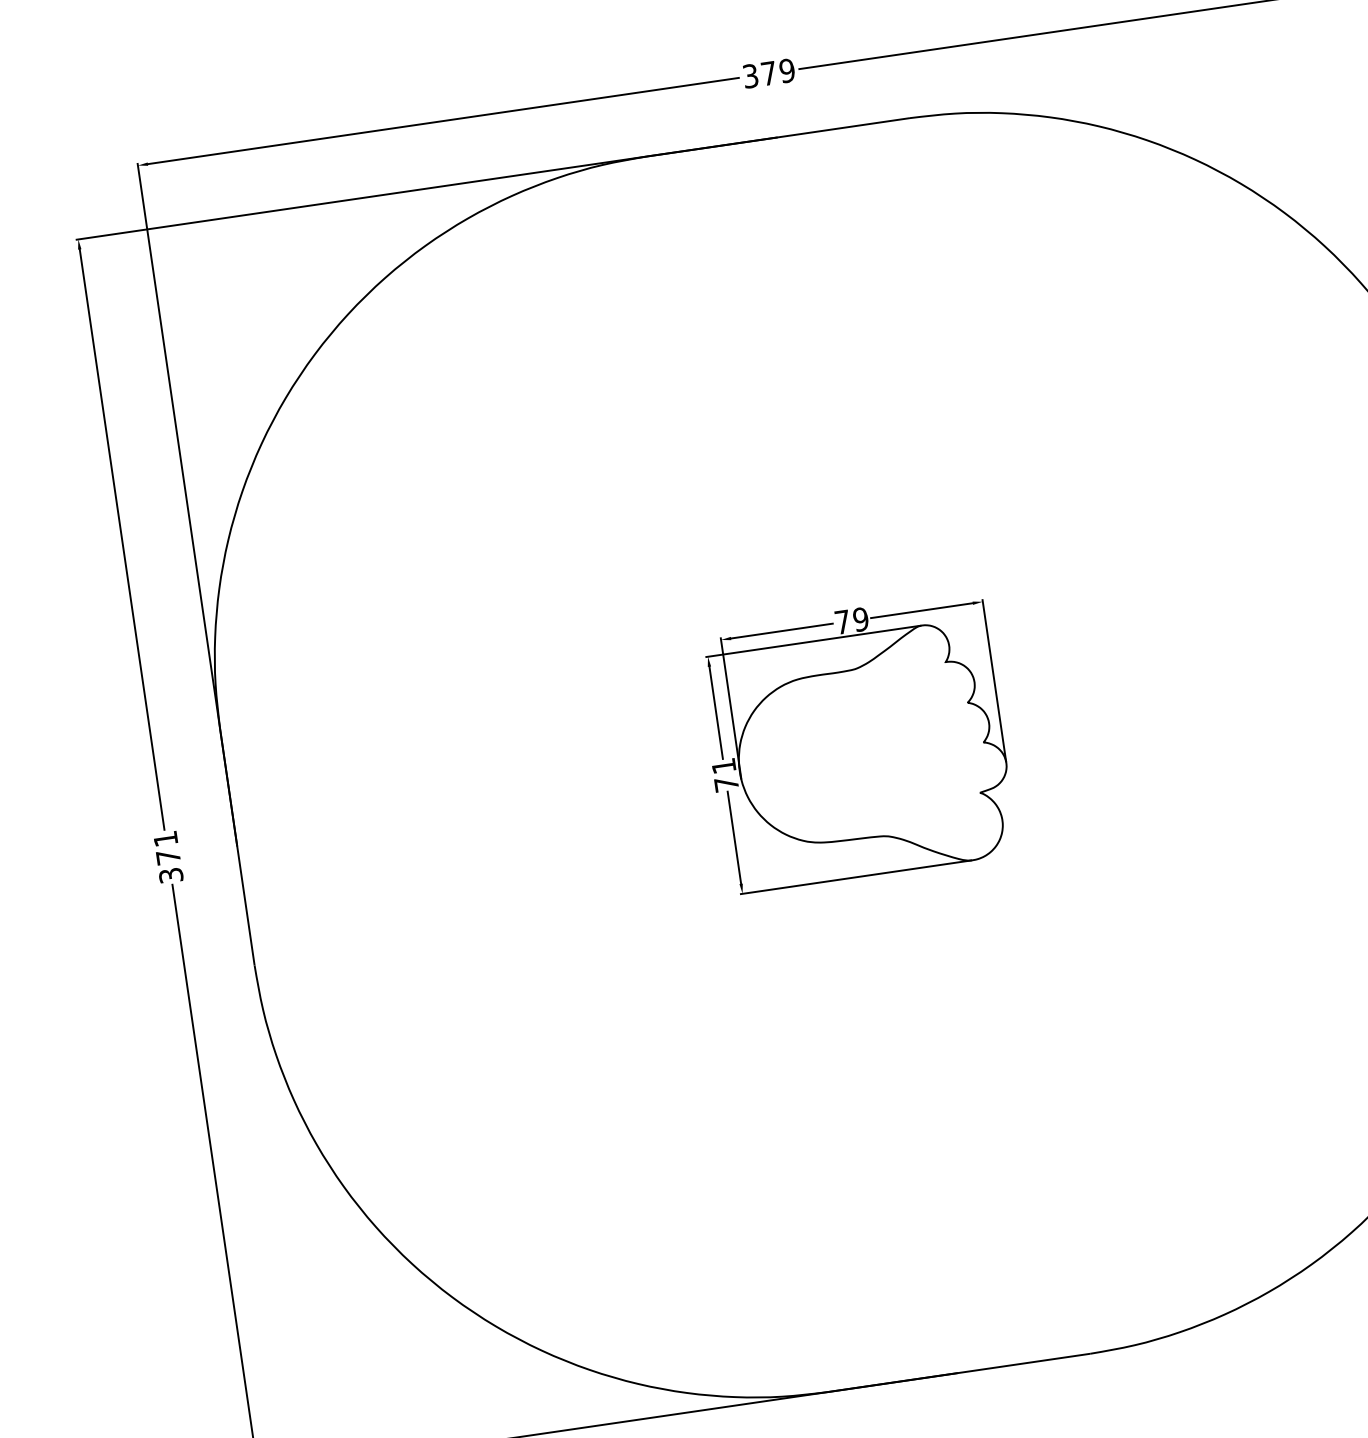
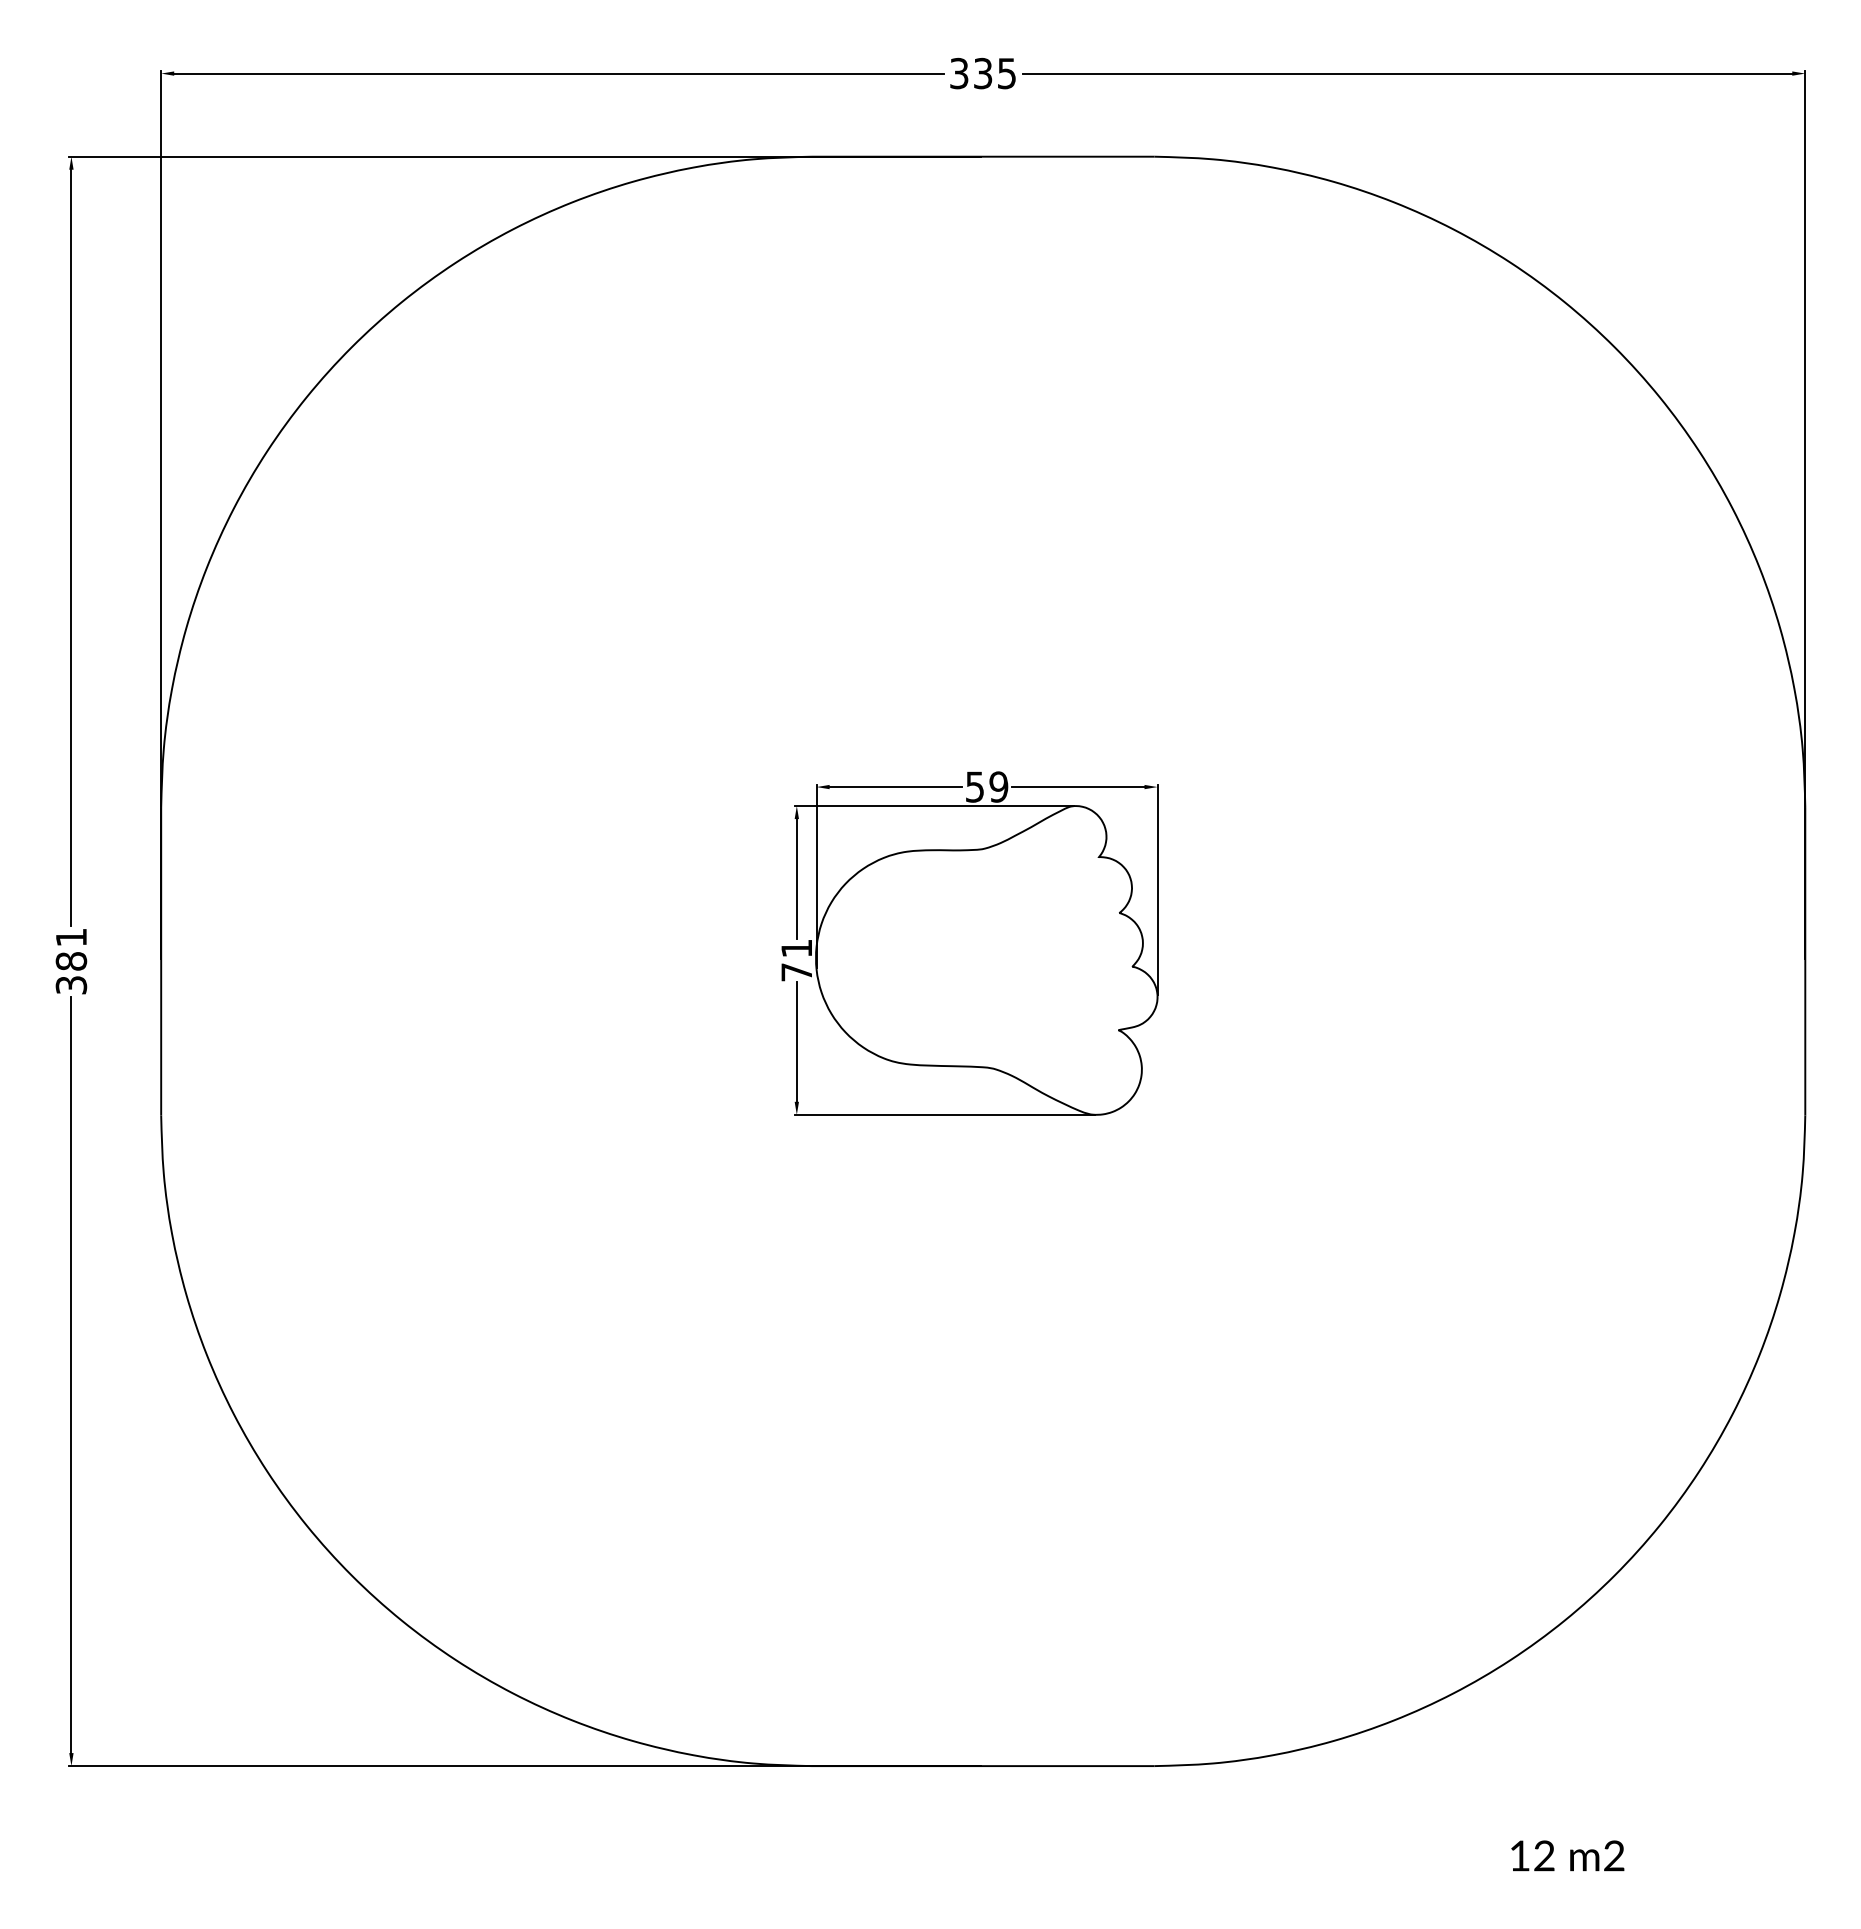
text: (778, 72) -> (995, 73), 379 -> 335
text: (842, 621) -> (974, 786), 79 -> 59
text: (168, 857) -> (71, 961), 371 -> 381

